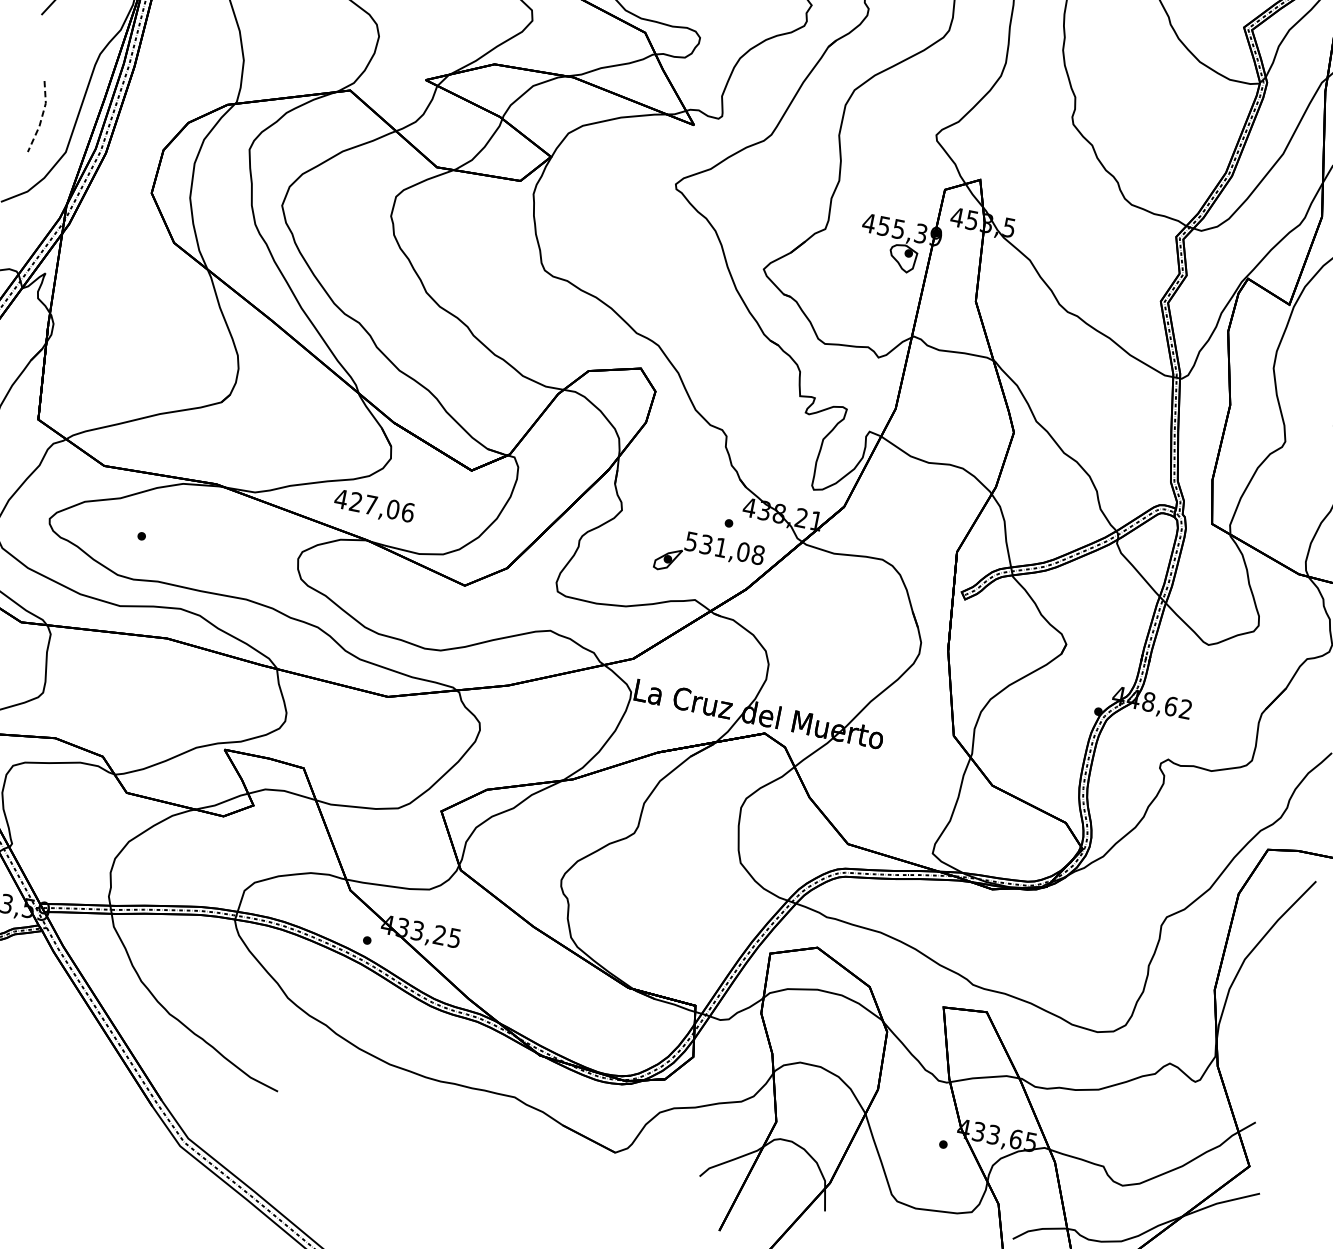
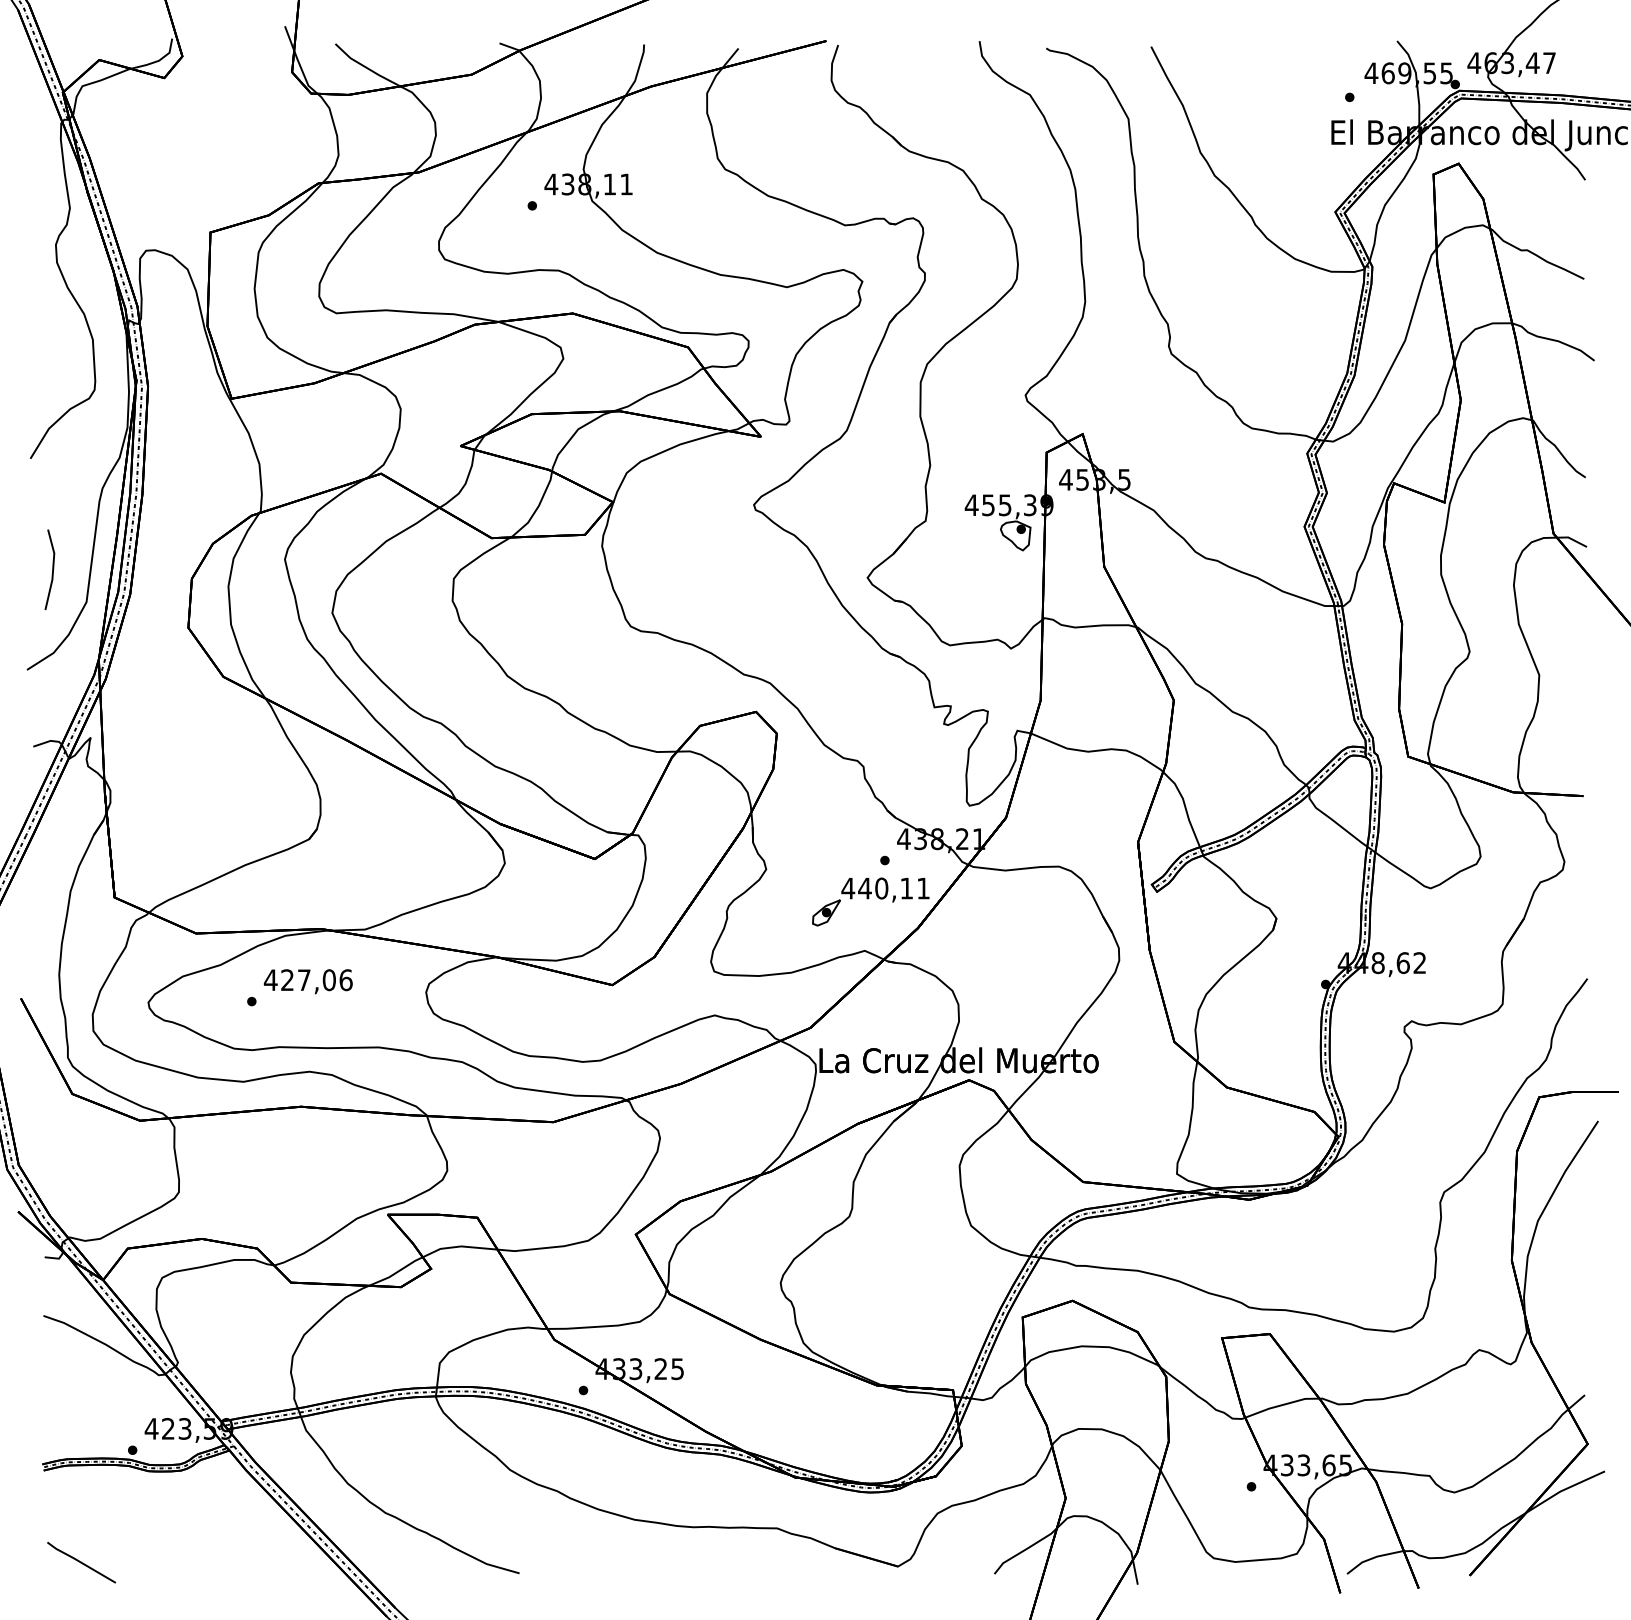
line: (42, 118) -> (53, 570), dashed -> solid
text: (373, 506) -> (307, 981), moved
text: (724, 548) -> (885, 888), 531,08 -> 440,11

